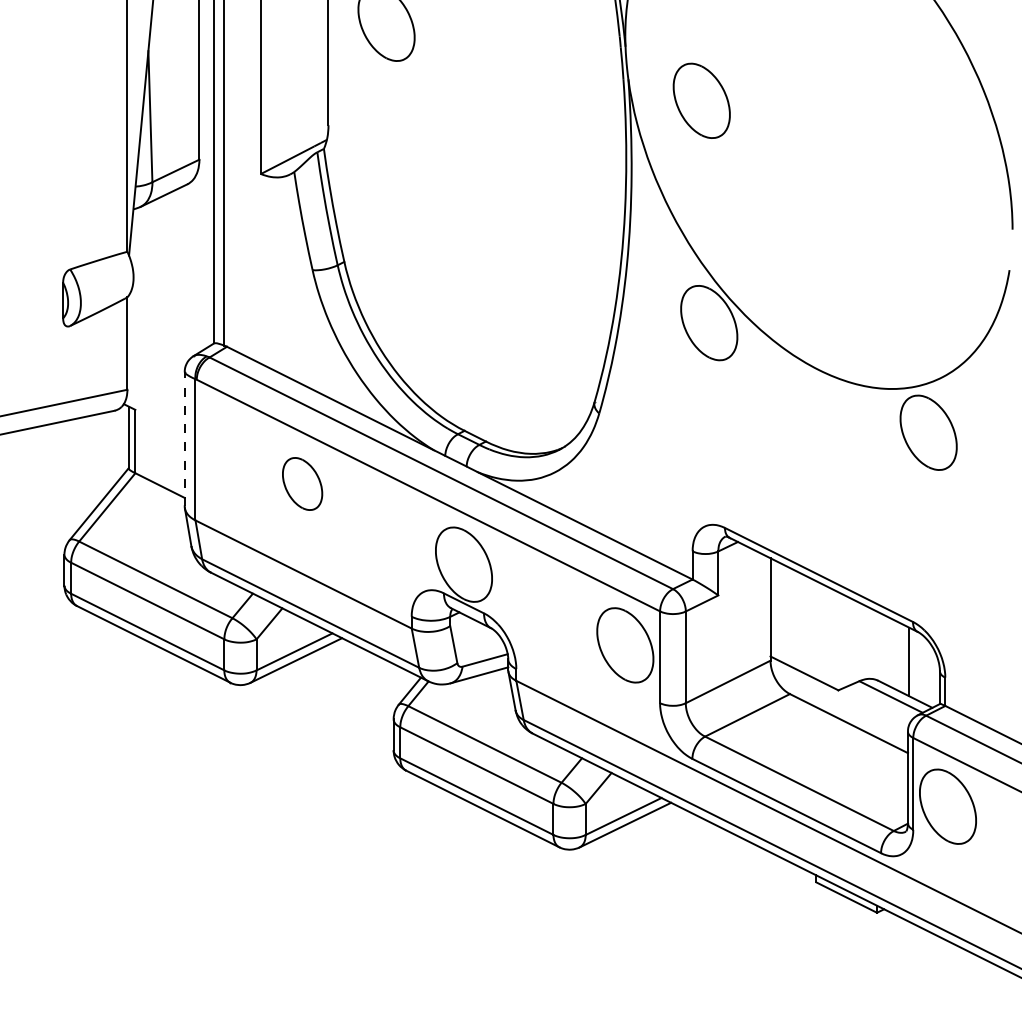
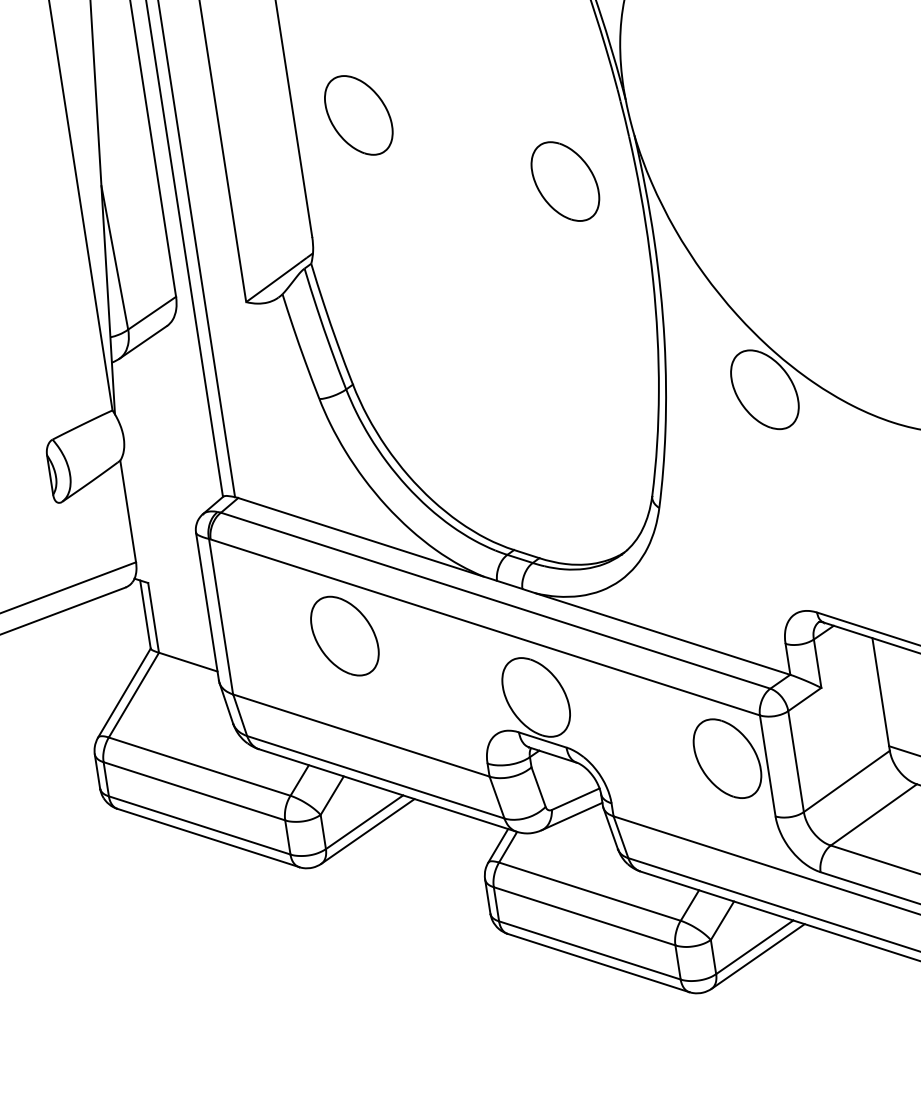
part: (701, 100) -> (565, 181), moved
line: (184, 438) -> (207, 606), dashed -> solid
part: (302, 483) -> (344, 635), size x1.43

